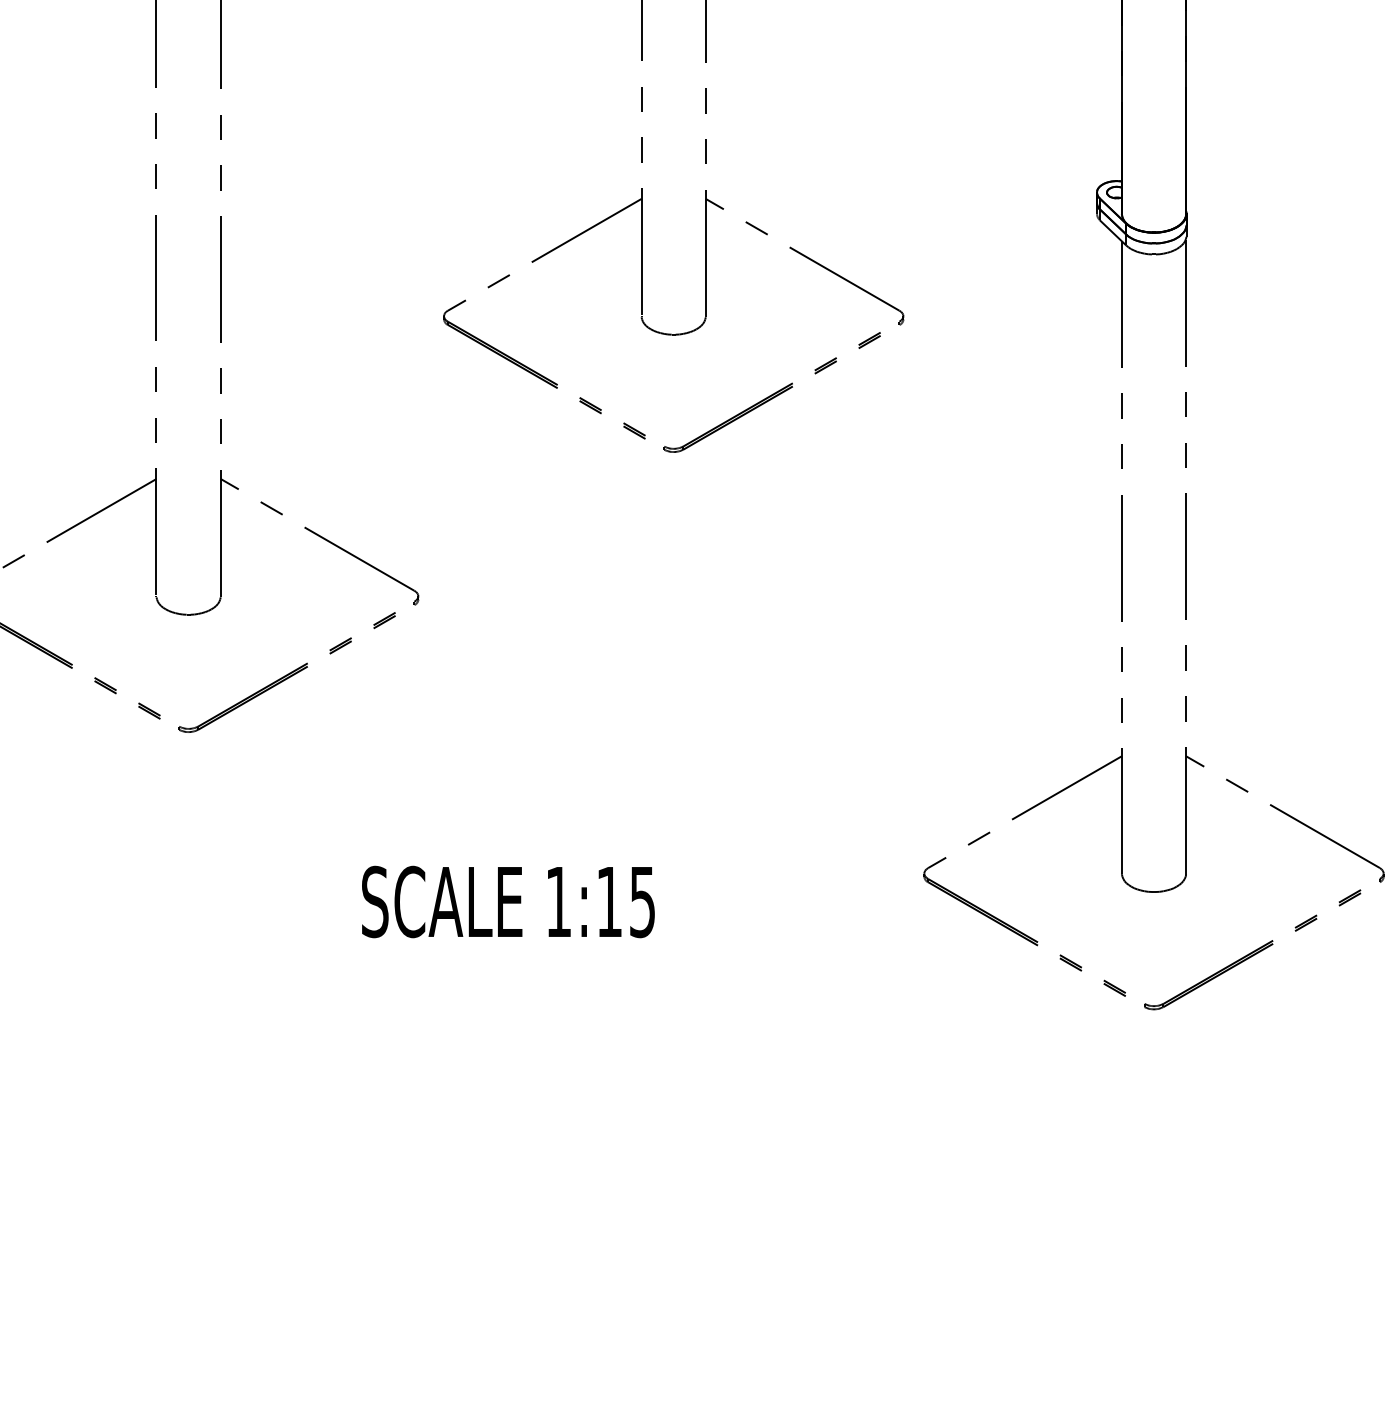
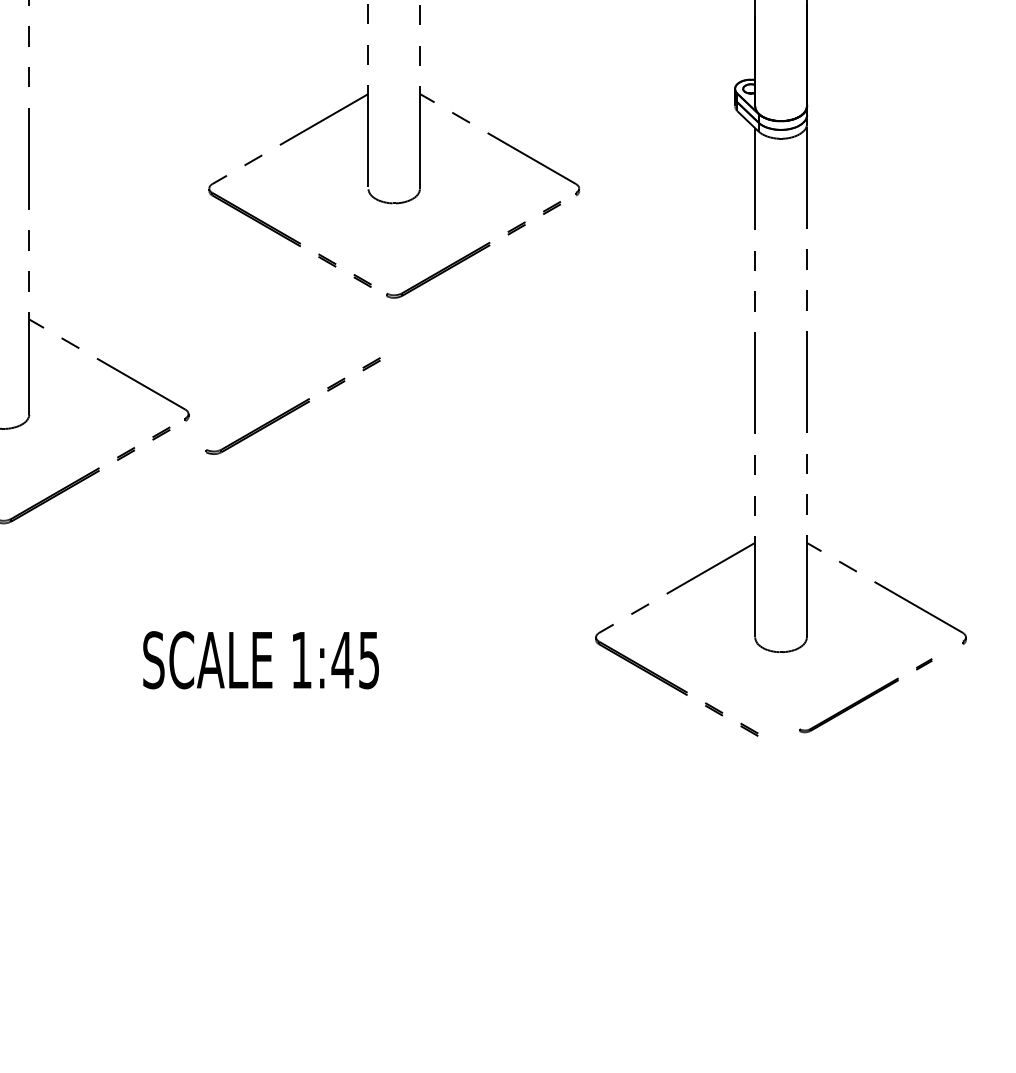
part: (547, 586) -> (292, 406), added
text: (609, 901) -> (342, 659), 1:15 -> 1:45
part: (1252, 949) -> (860, 698), size x0.7

